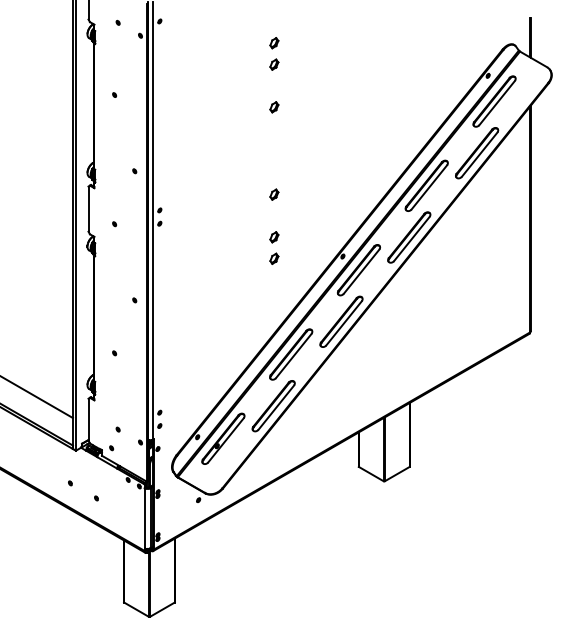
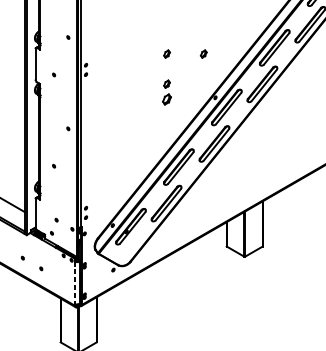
part: (326, 194) -> (203, 53), added
part: (274, 258) -> (167, 99), size x1.4
line: (144, 518) -> (75, 283), solid -> dashed

